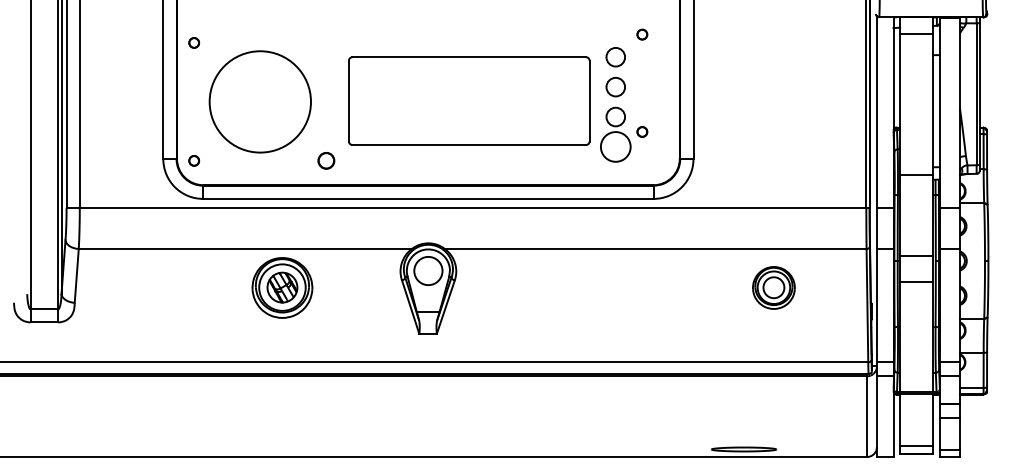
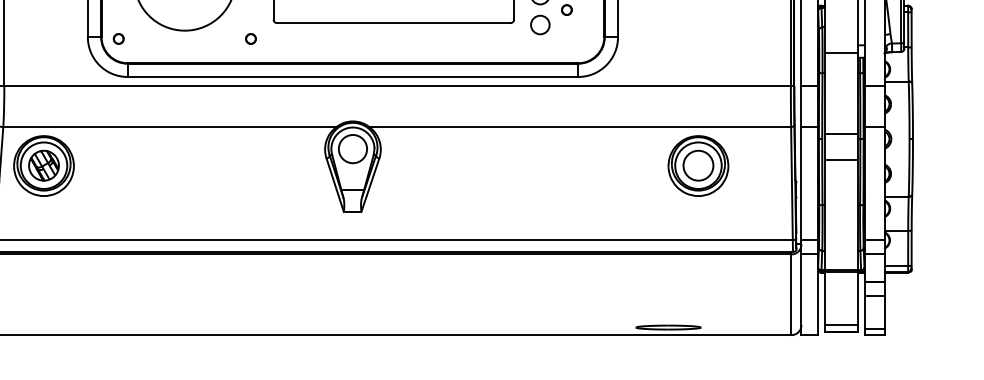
circle: (615, 146) -> (540, 24), size x0.62
part: (326, 160) -> (251, 38), size x0.62
part: (282, 287) -> (44, 165), moved
part: (773, 287) -> (698, 165), size x1.43

